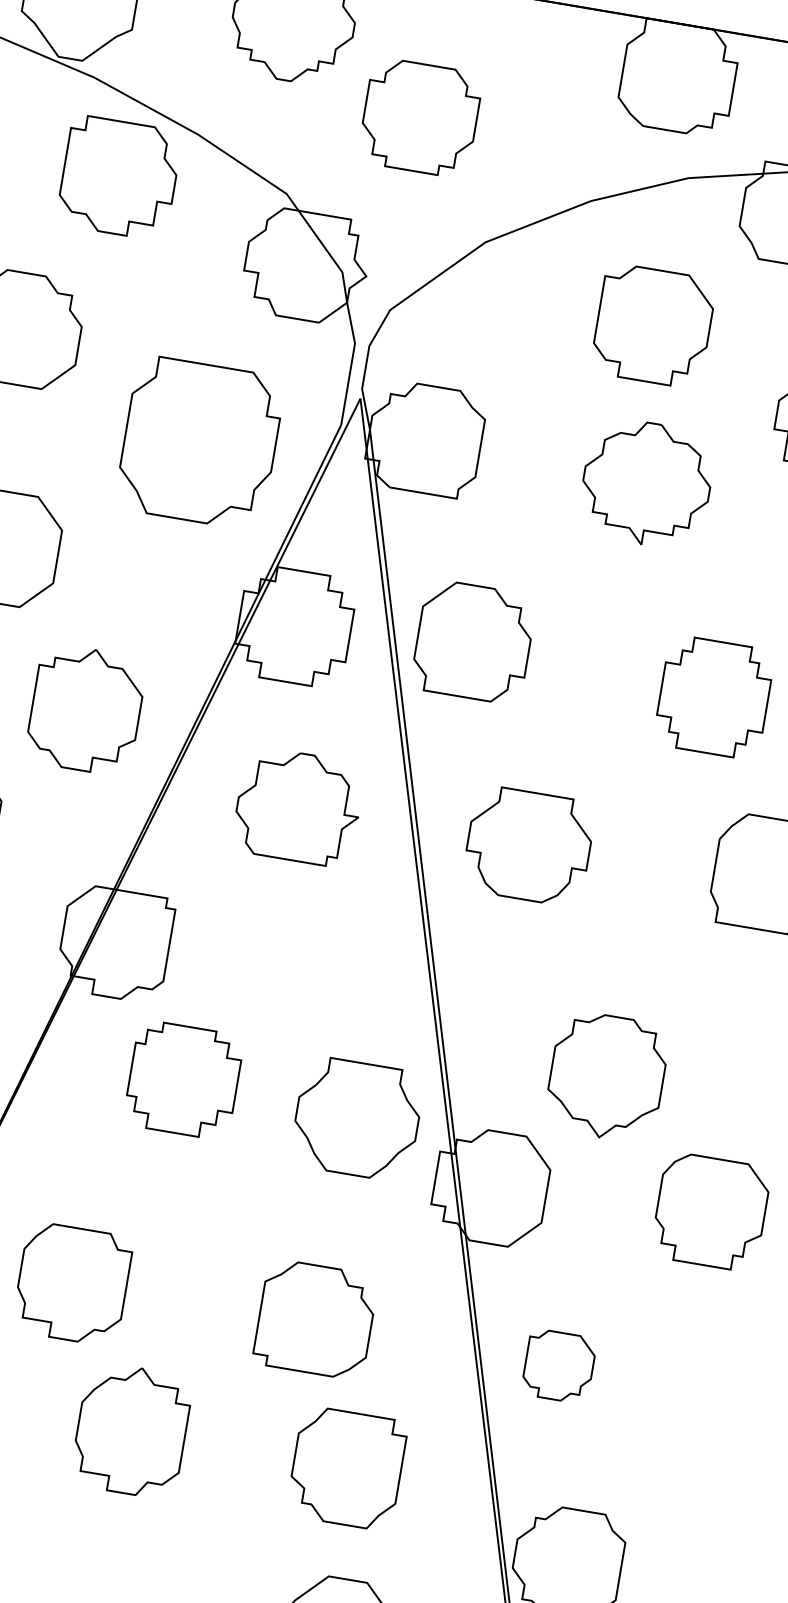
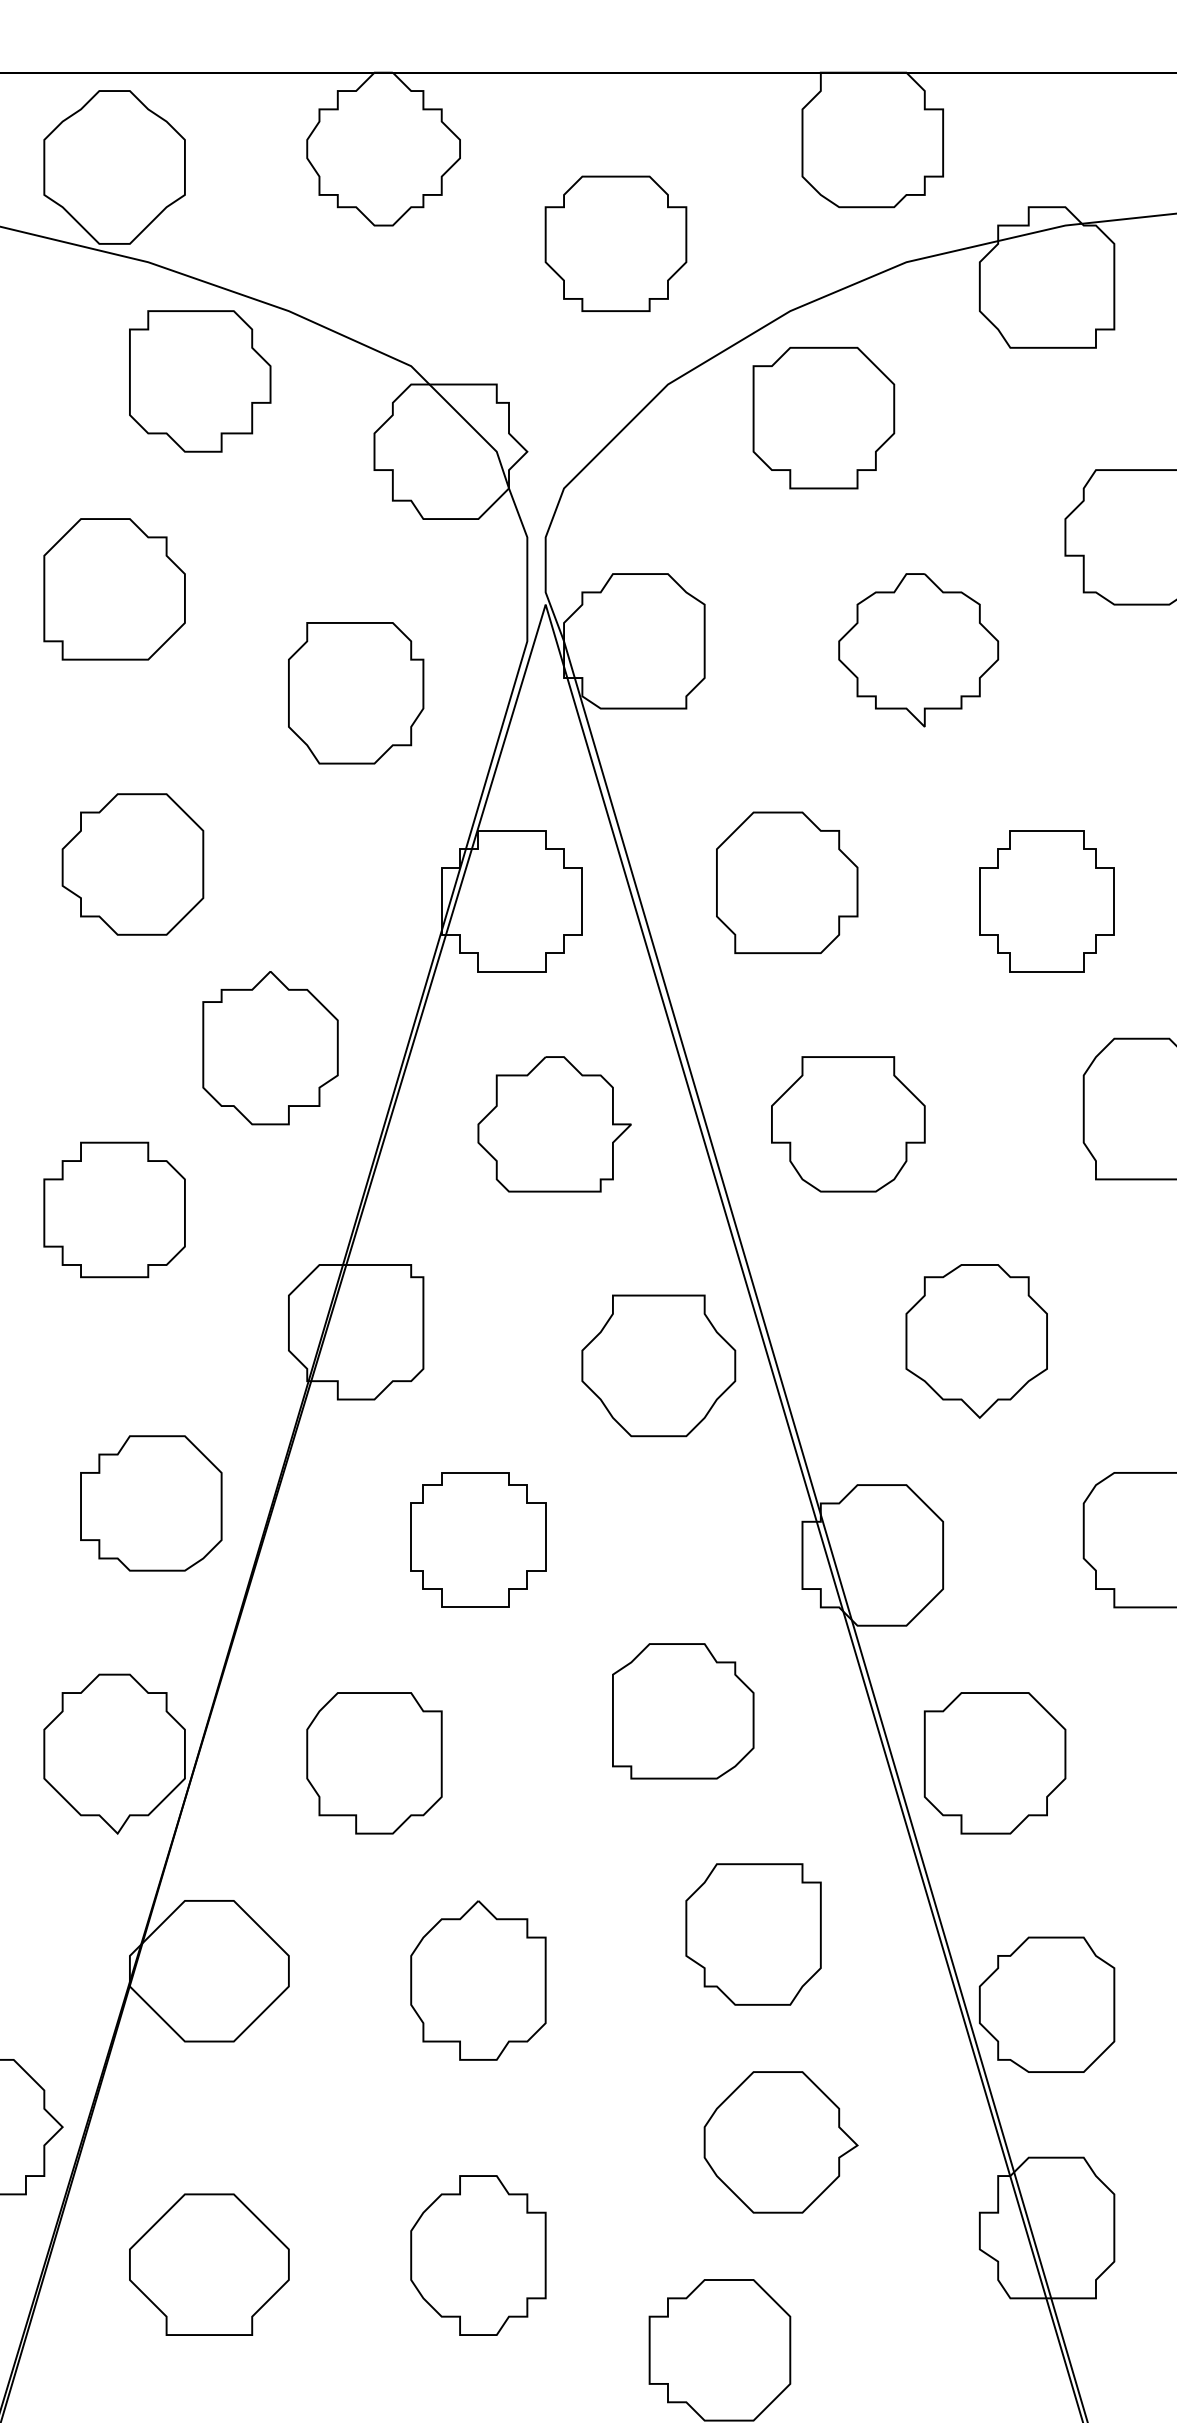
part: (419, 117) -> (615, 243), moved
part: (653, 325) -> (823, 417), moved
part: (200, 443) -> (356, 693), size x0.71
part: (473, 641) -> (787, 882), moved
part: (606, 1077) -> (976, 1341), moved
part: (183, 1079) -> (478, 1539), moved
part: (357, 1118) -> (658, 1365), moved
part: (315, 1319) -> (683, 1711), moved
part: (558, 1366) -> (994, 1763), size x1.67
part: (131, 1430) -> (478, 1980), moved

